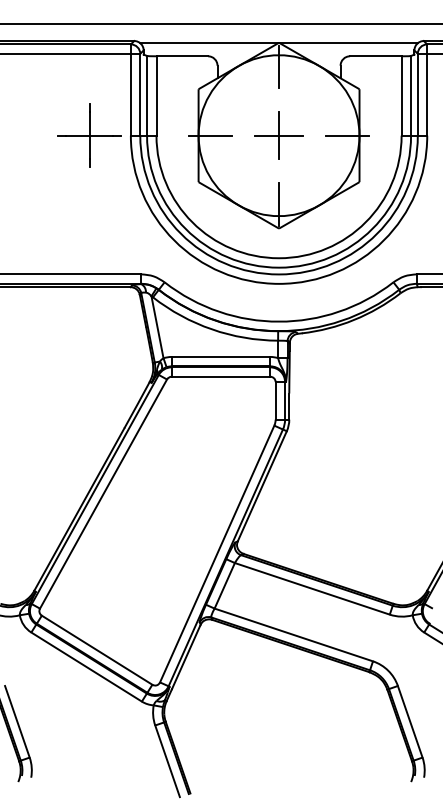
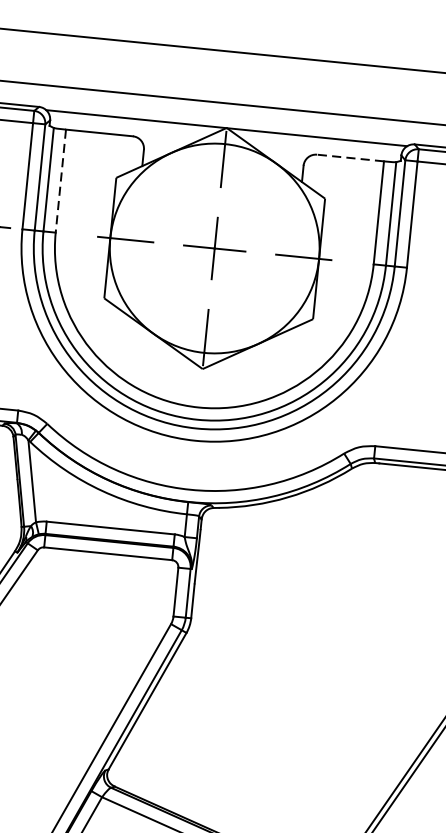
line: (375, 56) -> (350, 158), solid -> dashed
line: (156, 96) -> (60, 181), solid -> dashed

